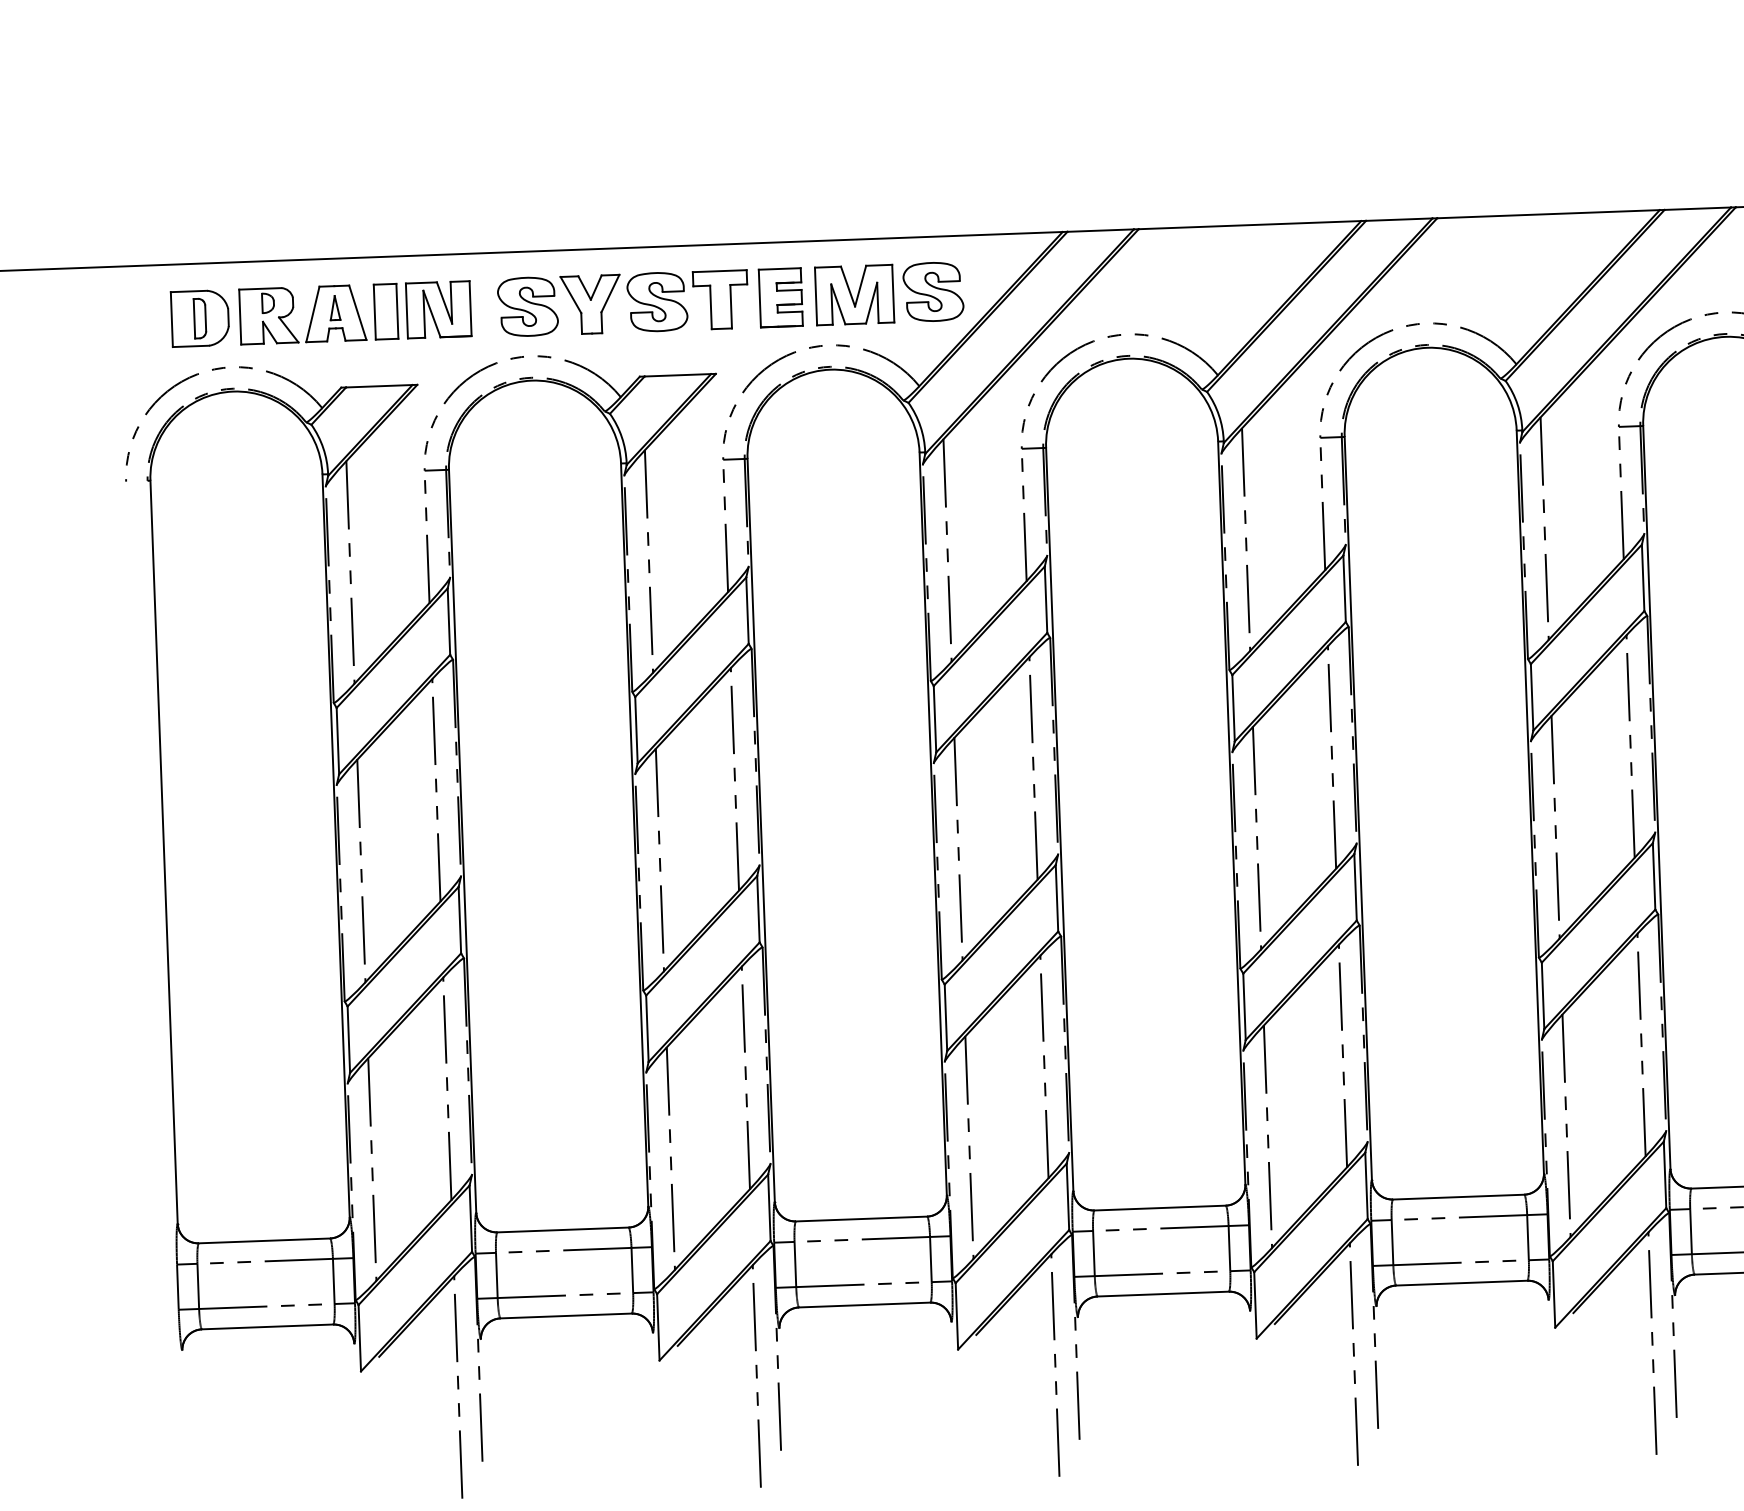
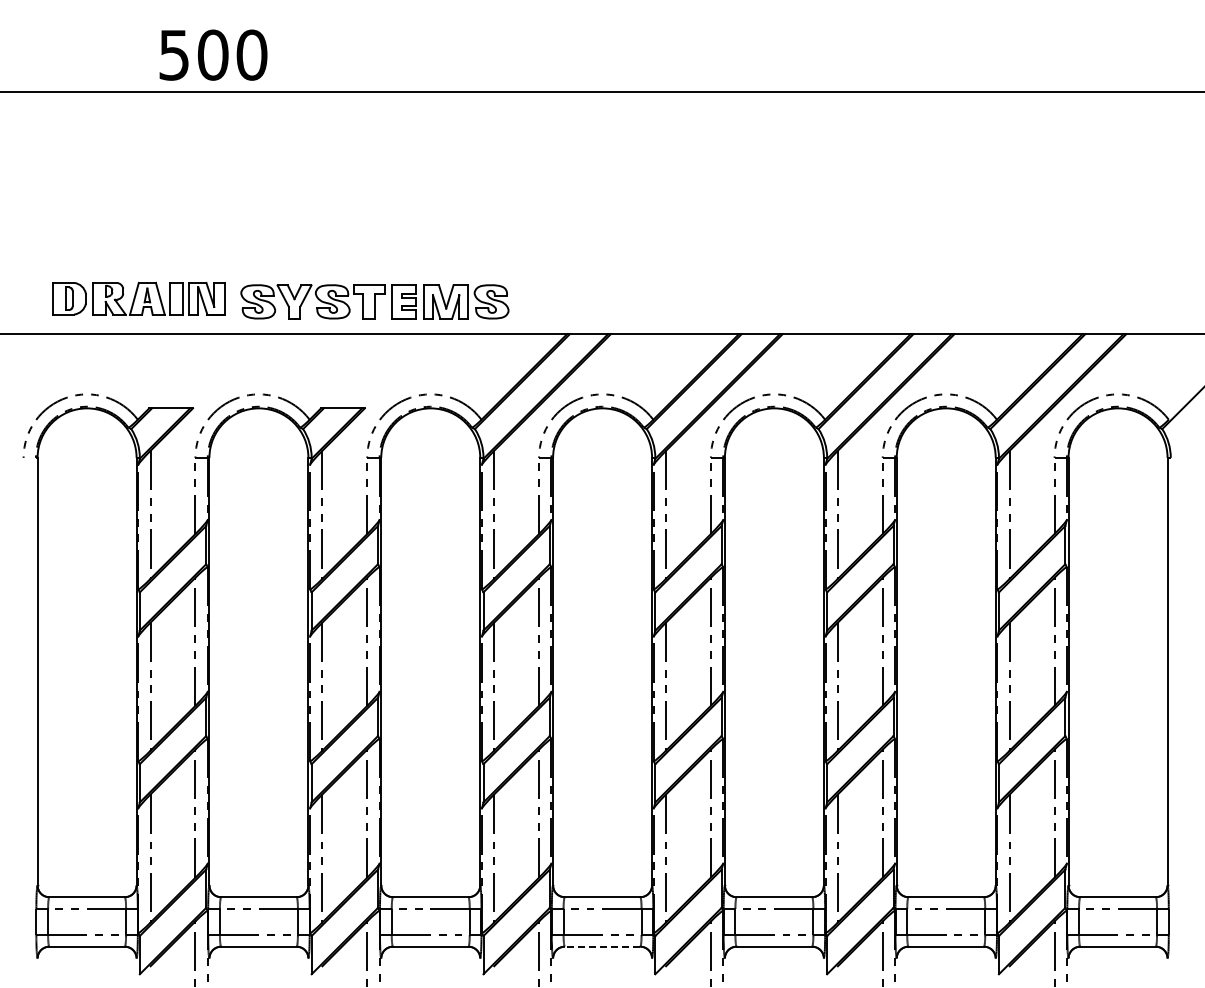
part: (729, 298) -> (374, 301), moved
part: (319, 313) -> (138, 298), moved
line: (1163, 1293) -> (602, 946), solid -> dashed

